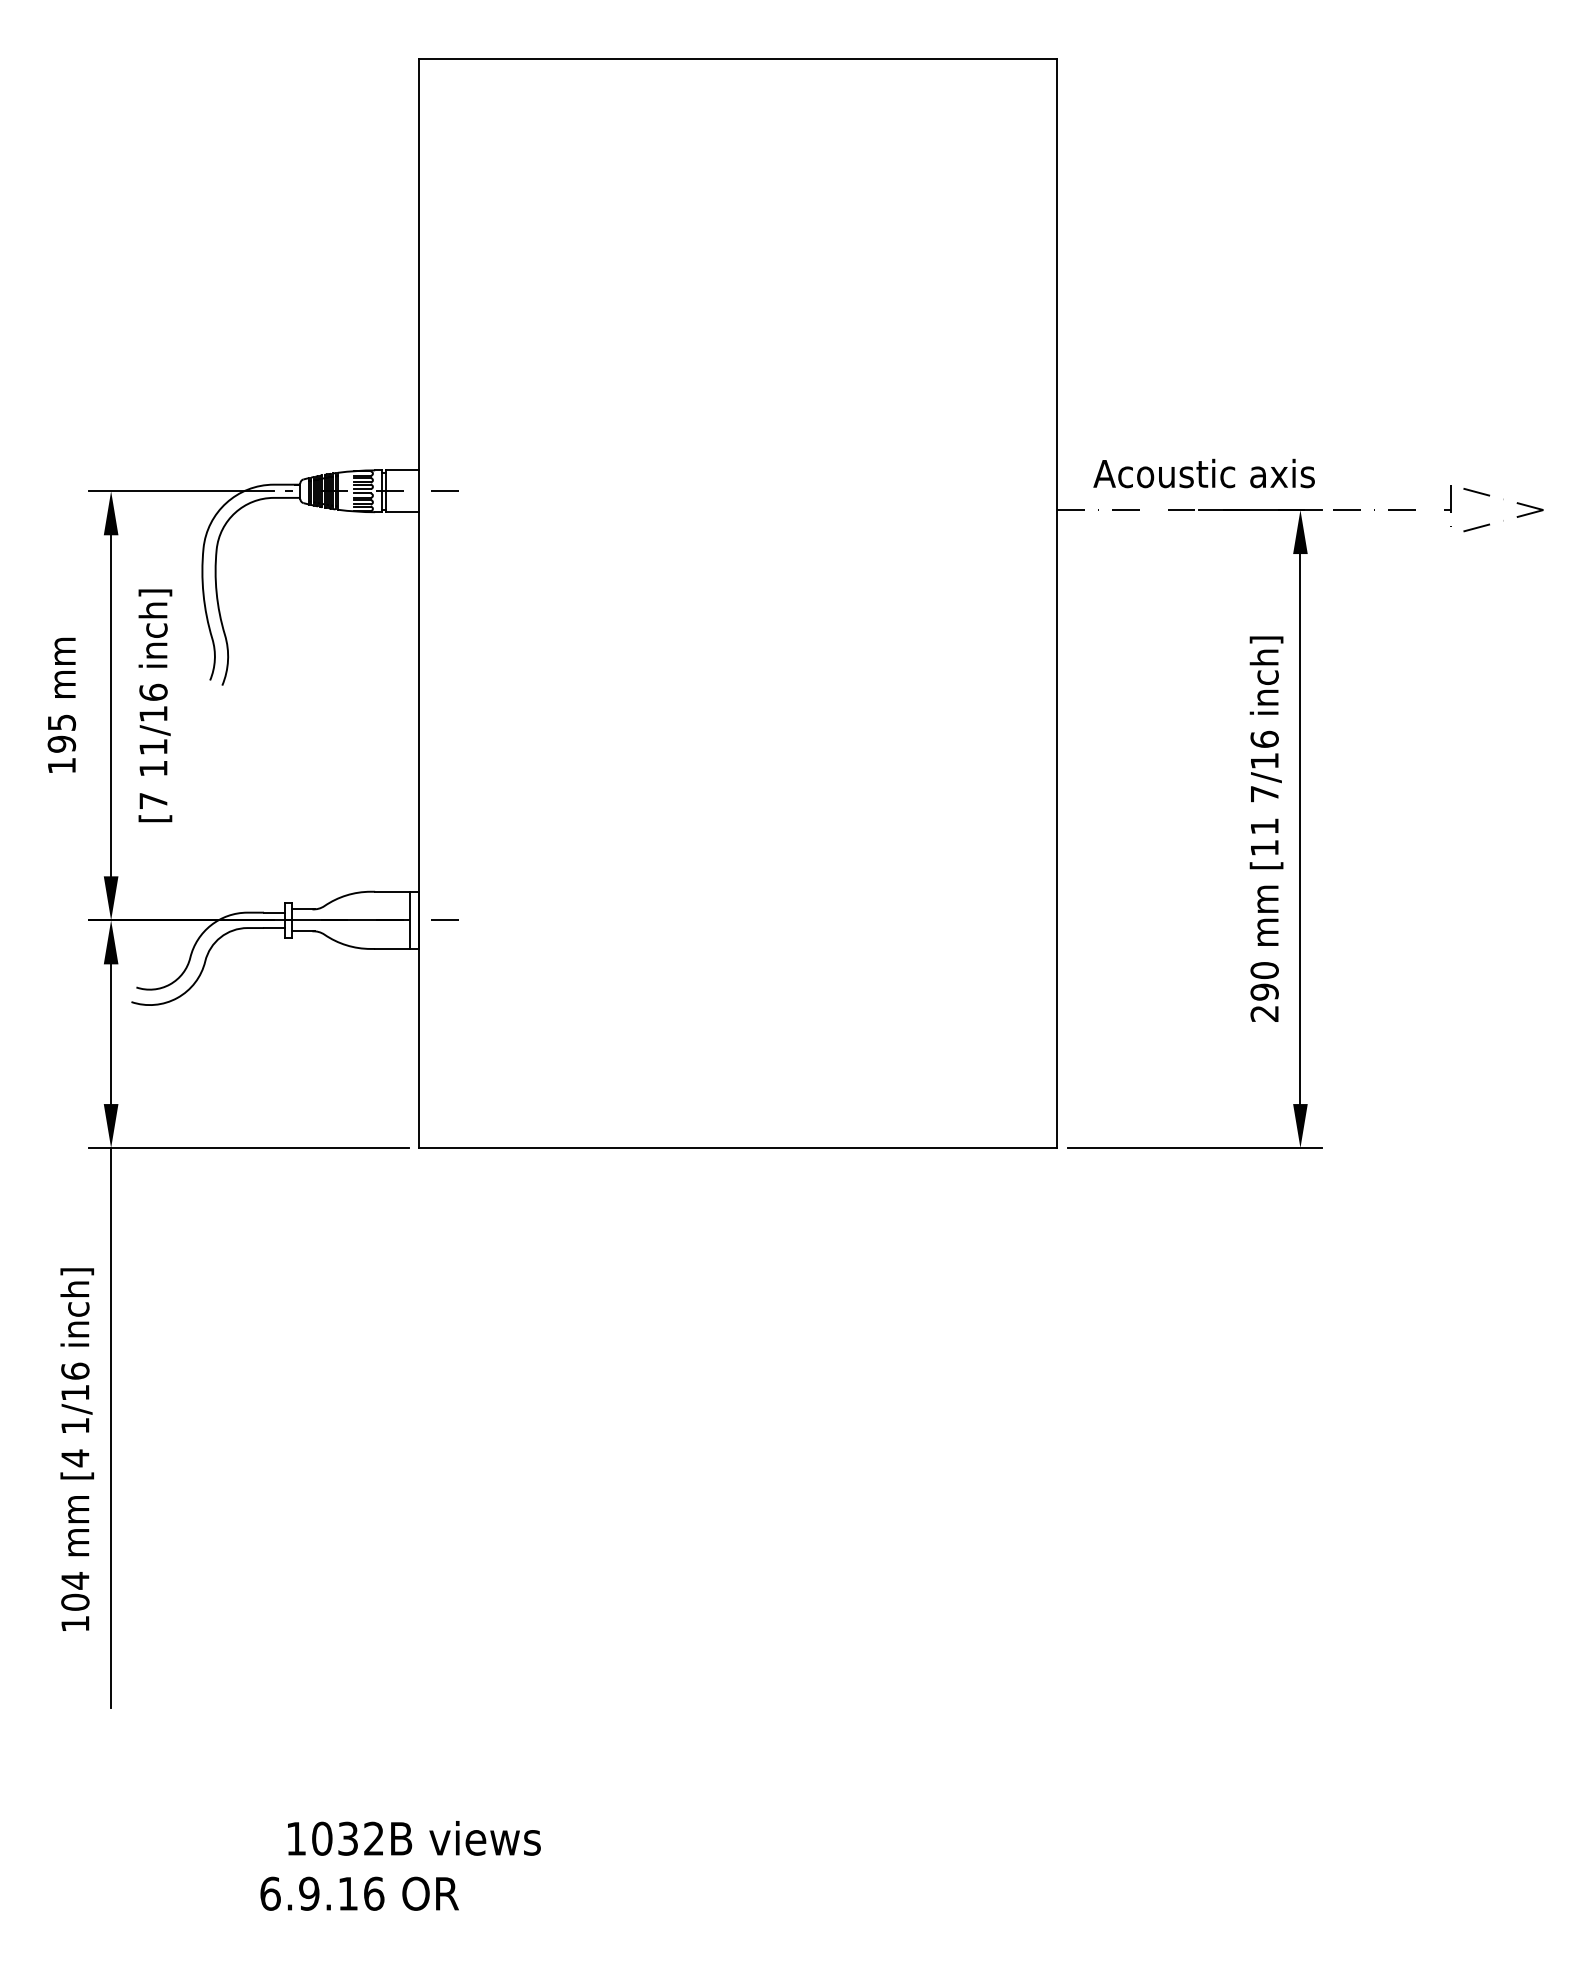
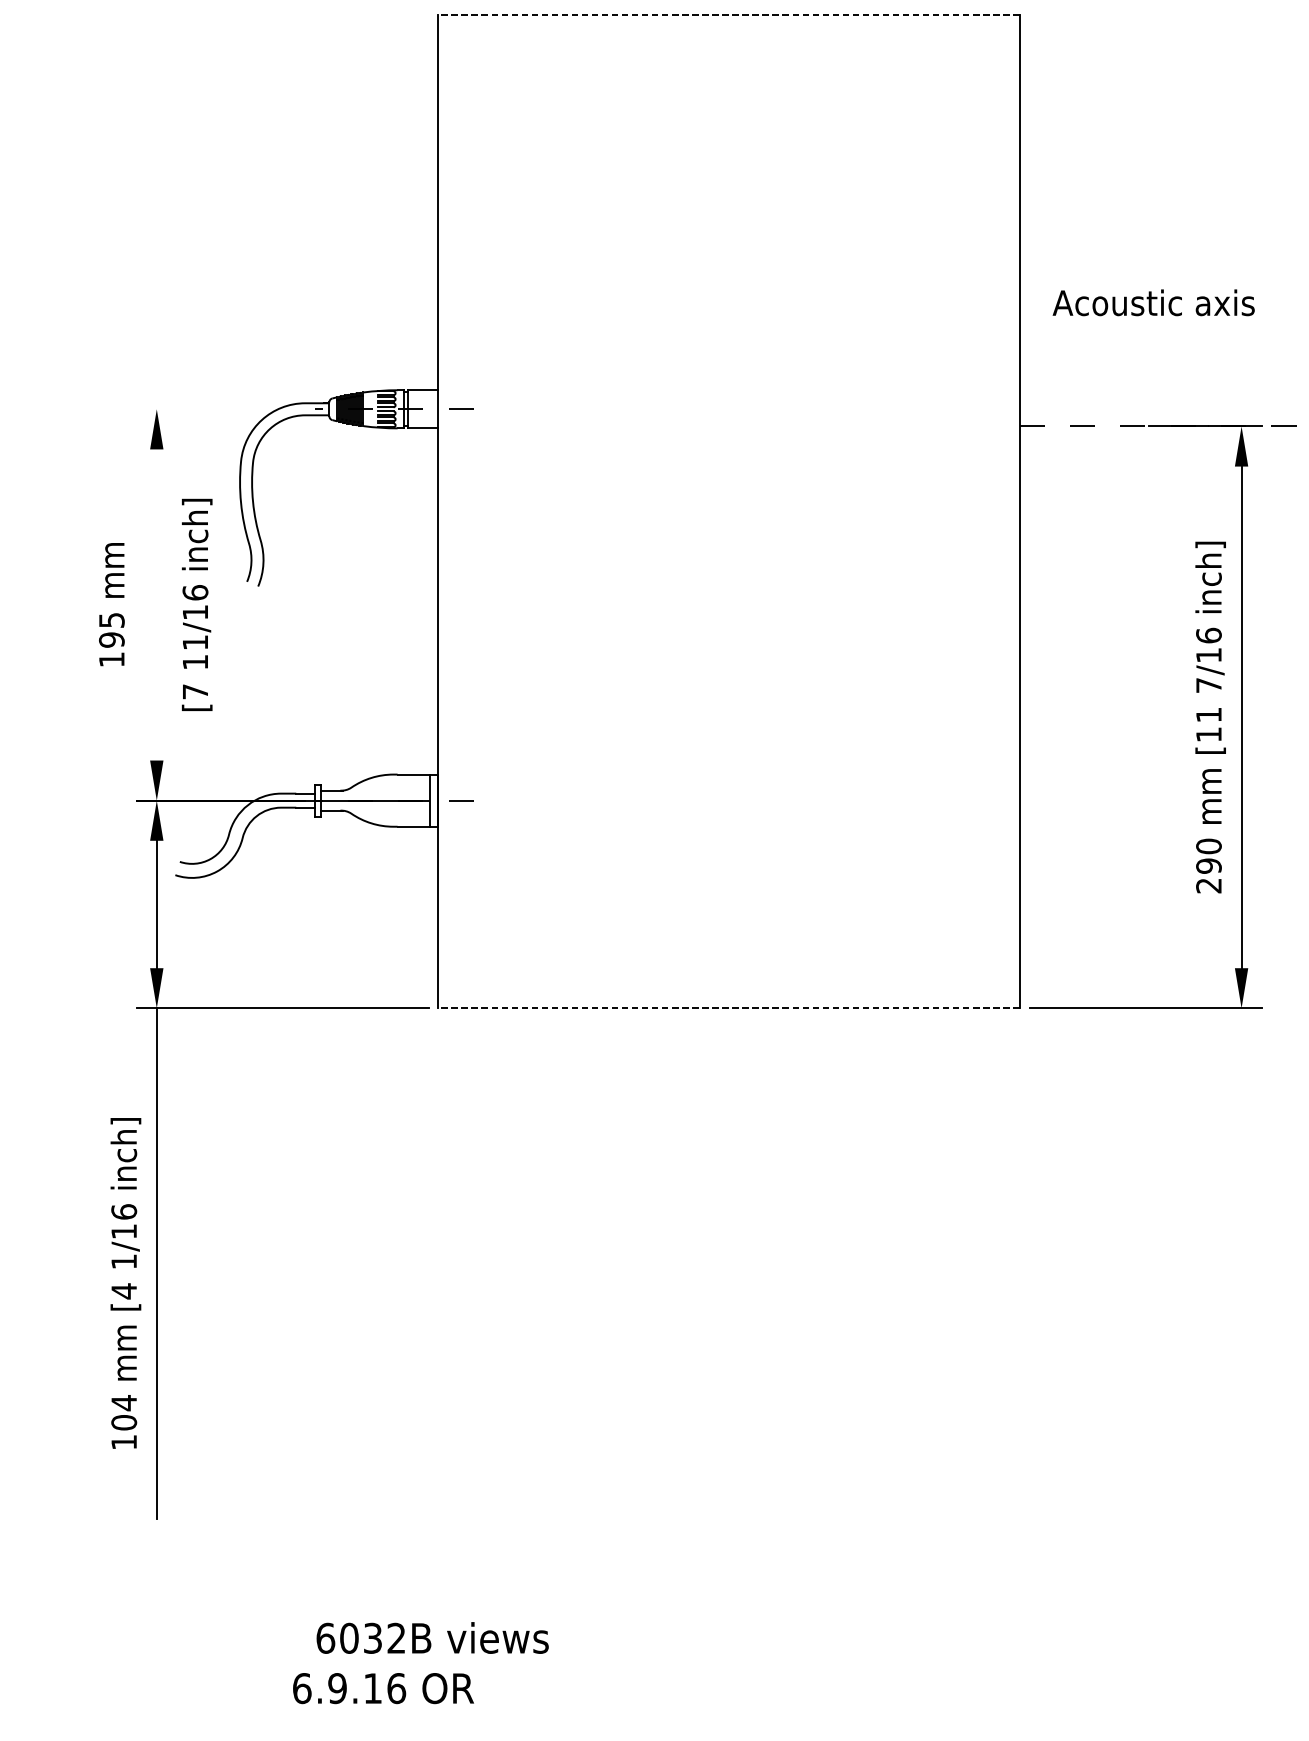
line: (738, 59) -> (729, 15), solid -> dashed
text: (1203, 473) -> (1153, 302), moved
line: (181, 491) -> (220, 409), removed
line: (111, 705) -> (157, 604), removed
line: (738, 1148) -> (729, 1008), solid -> dashed
text: (296, 1838) -> (325, 1638), 1032B -> 6032B

